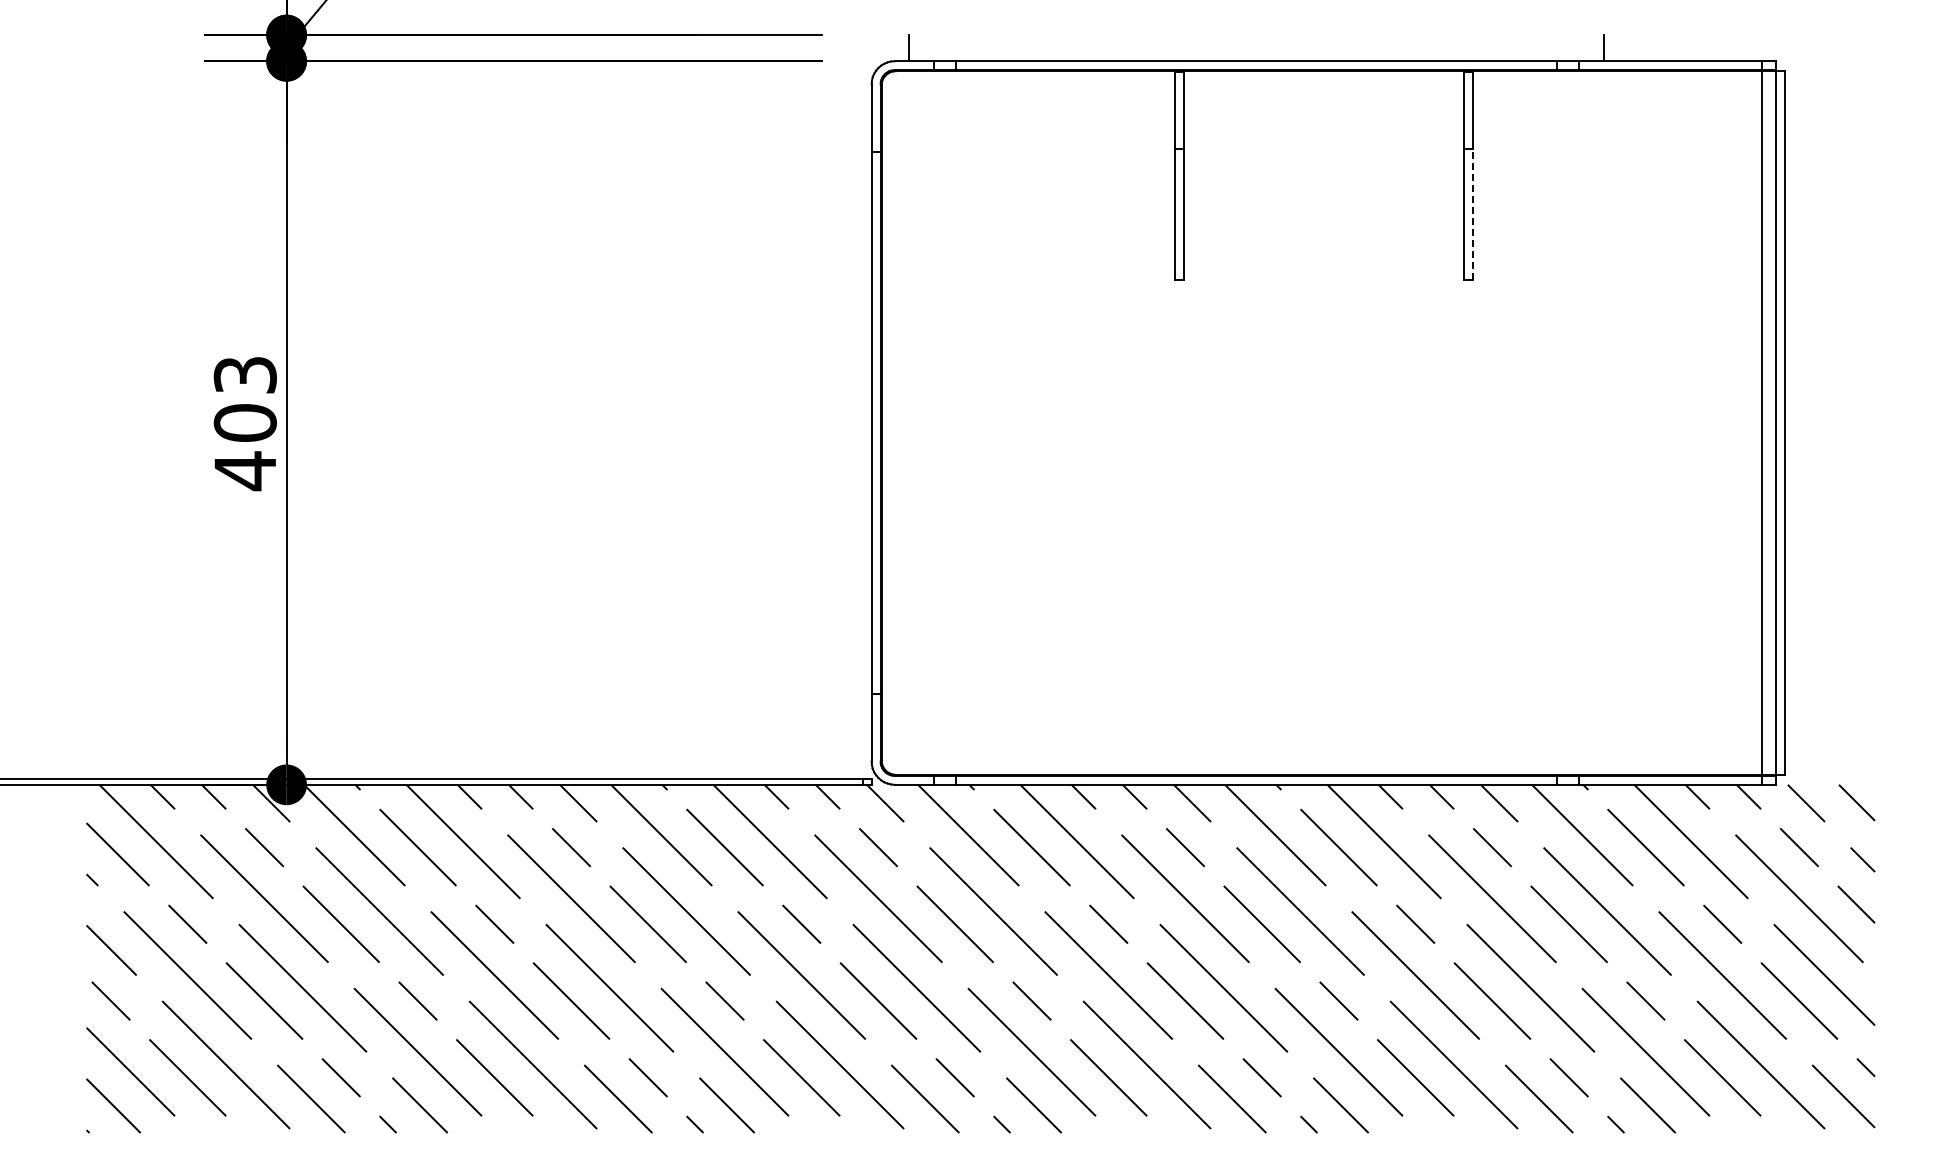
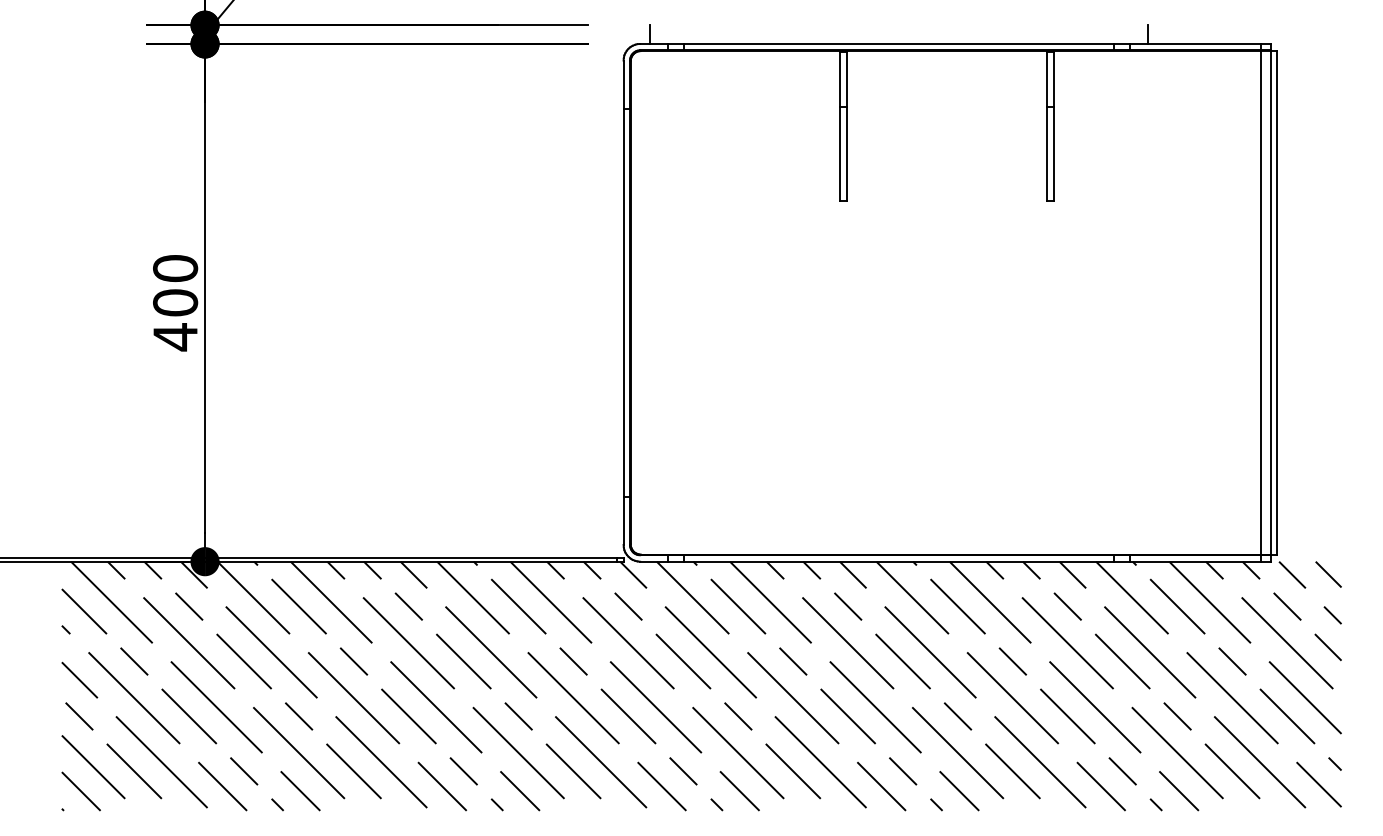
line: (1473, 214) -> (1054, 153), dashed -> solid
text: (244, 374) -> (174, 268), 403 -> 400

